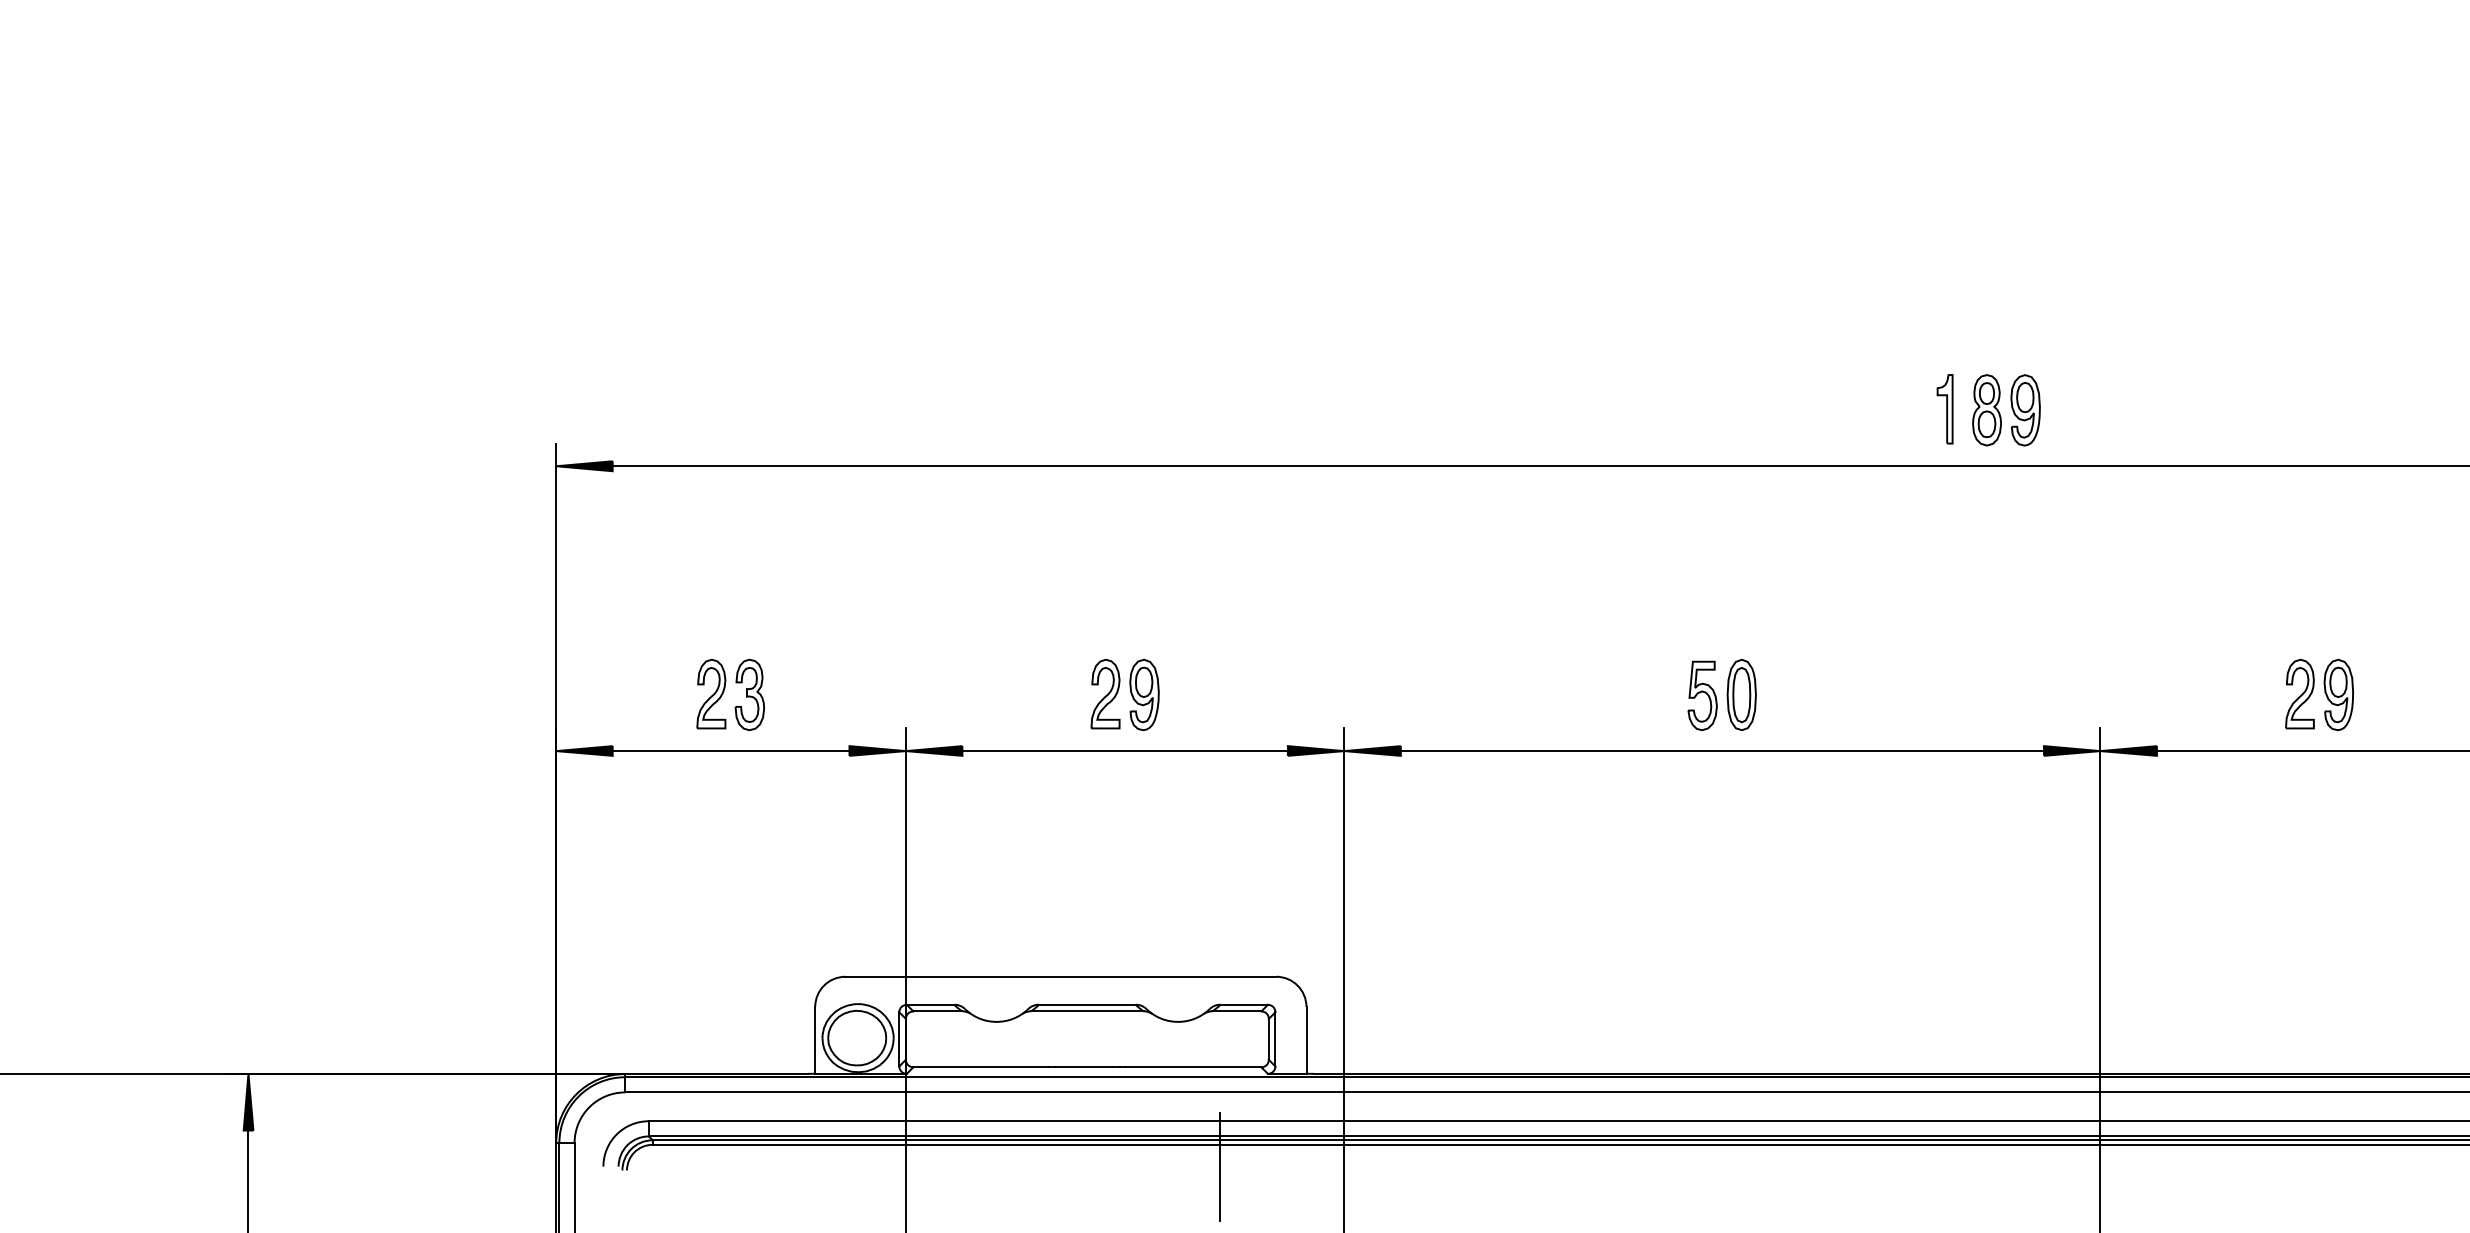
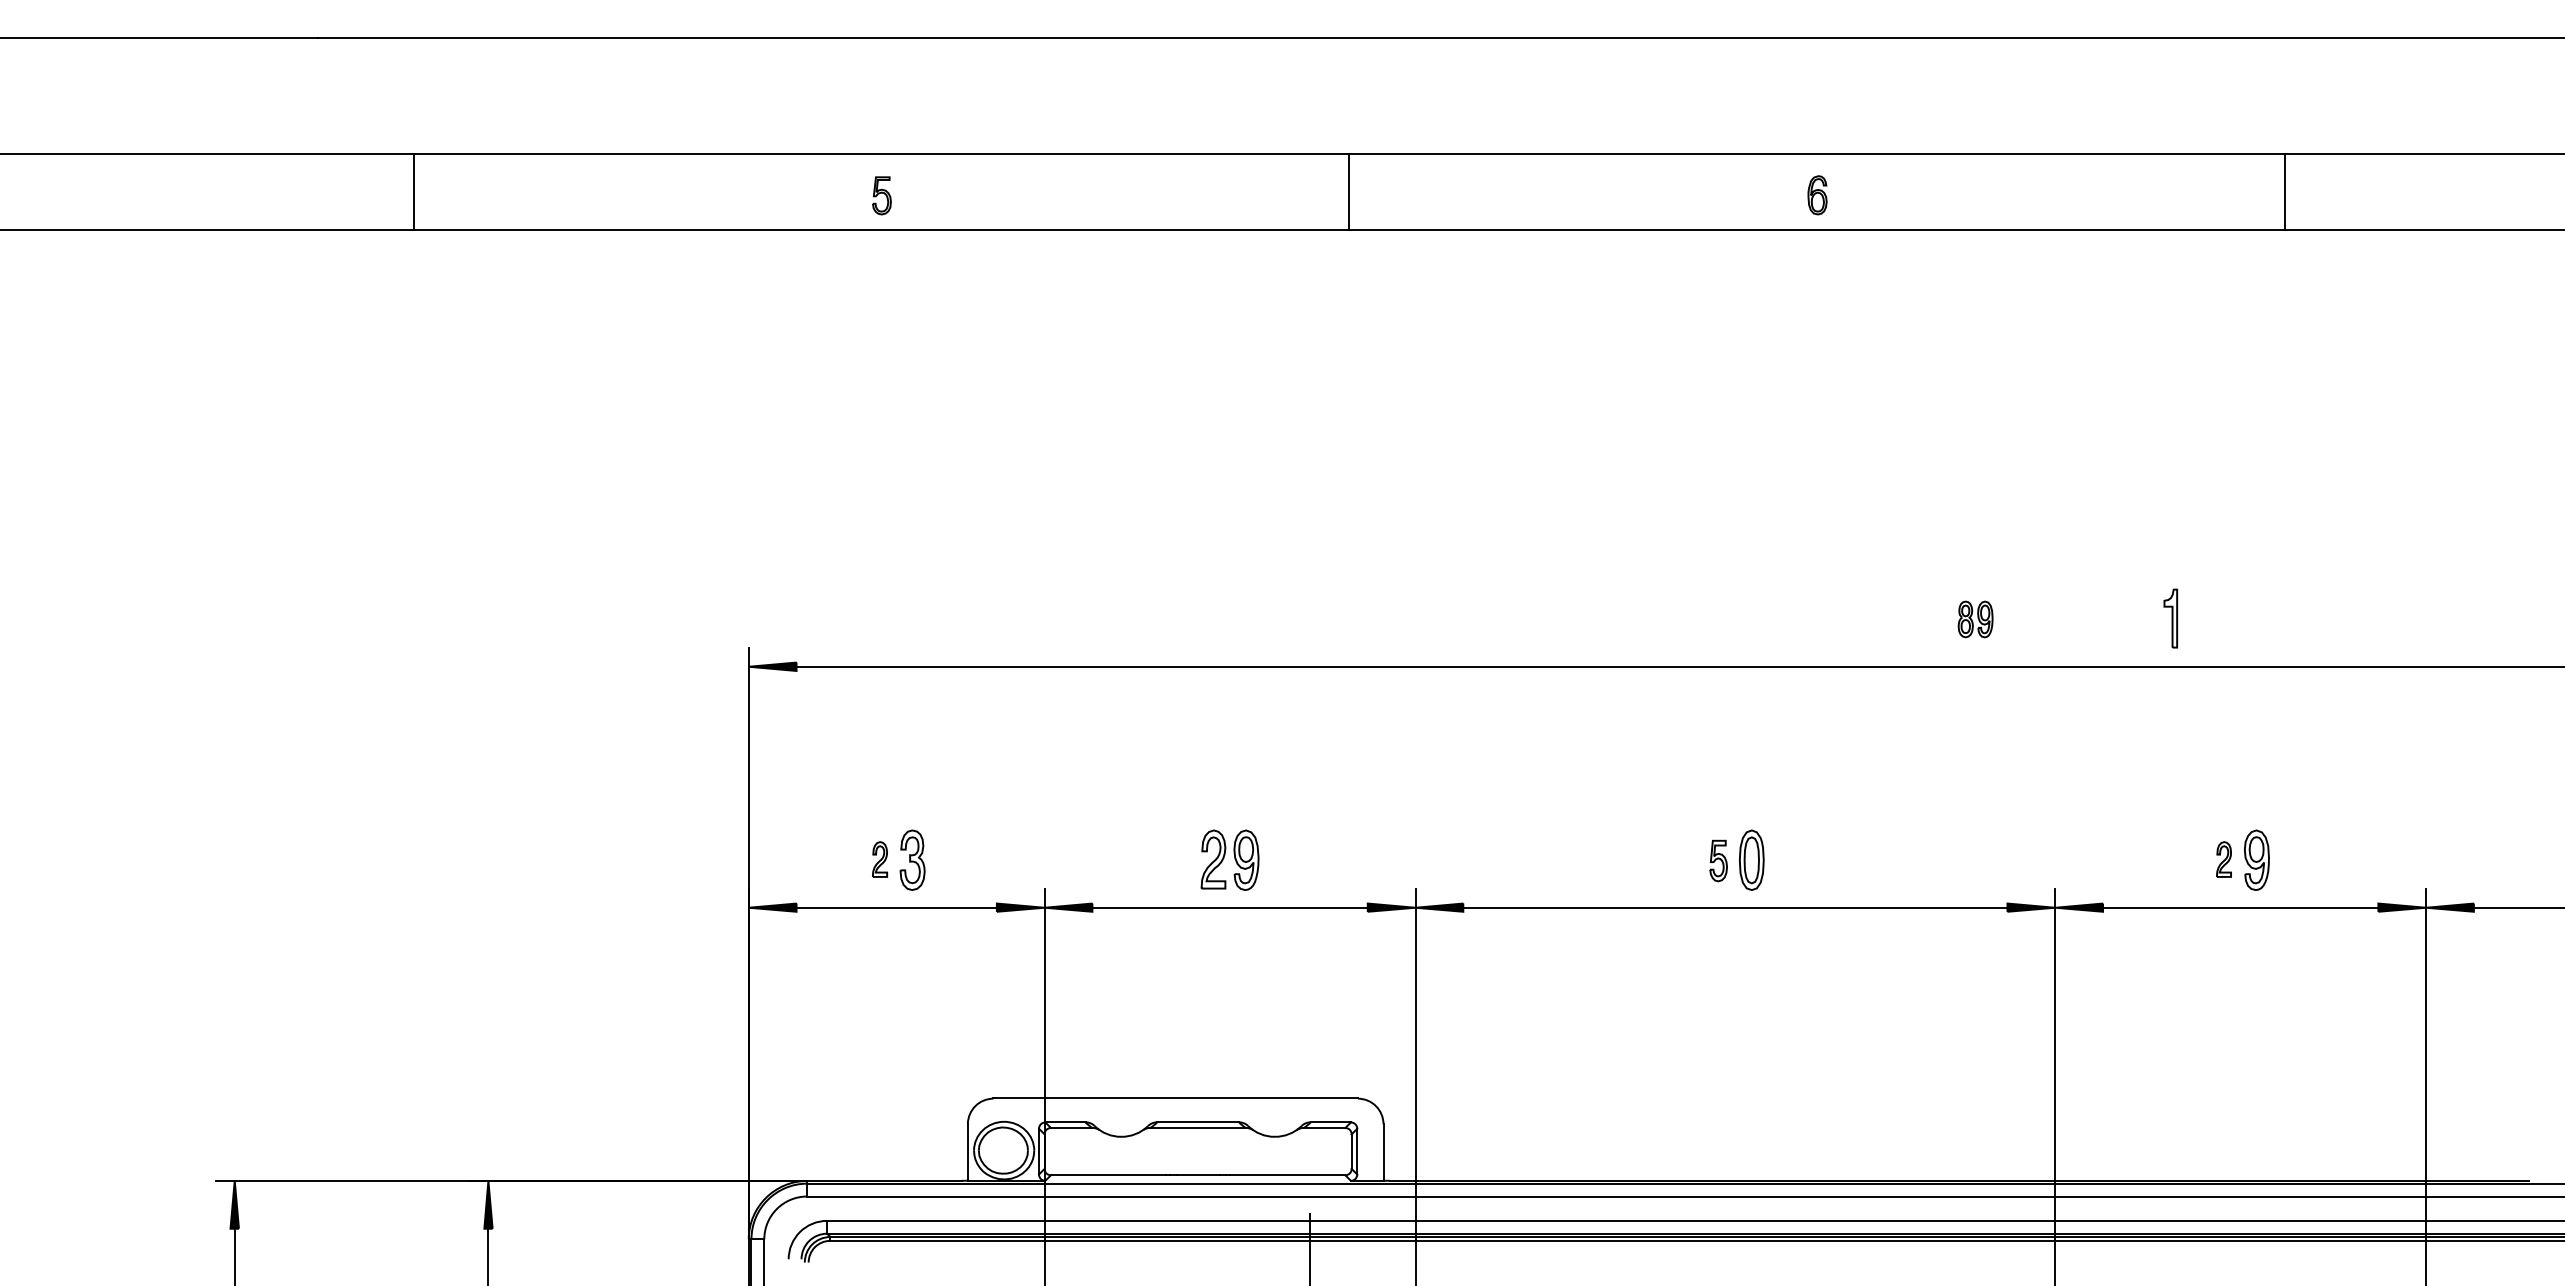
part: (1944, 409) -> (2170, 618), moved
part: (2006, 410) -> (1975, 619), size x0.6
part: (710, 694) -> (879, 859), size x0.6
part: (2299, 694) -> (2223, 859), size x0.6
part: (1702, 695) -> (1718, 860), size x0.7

